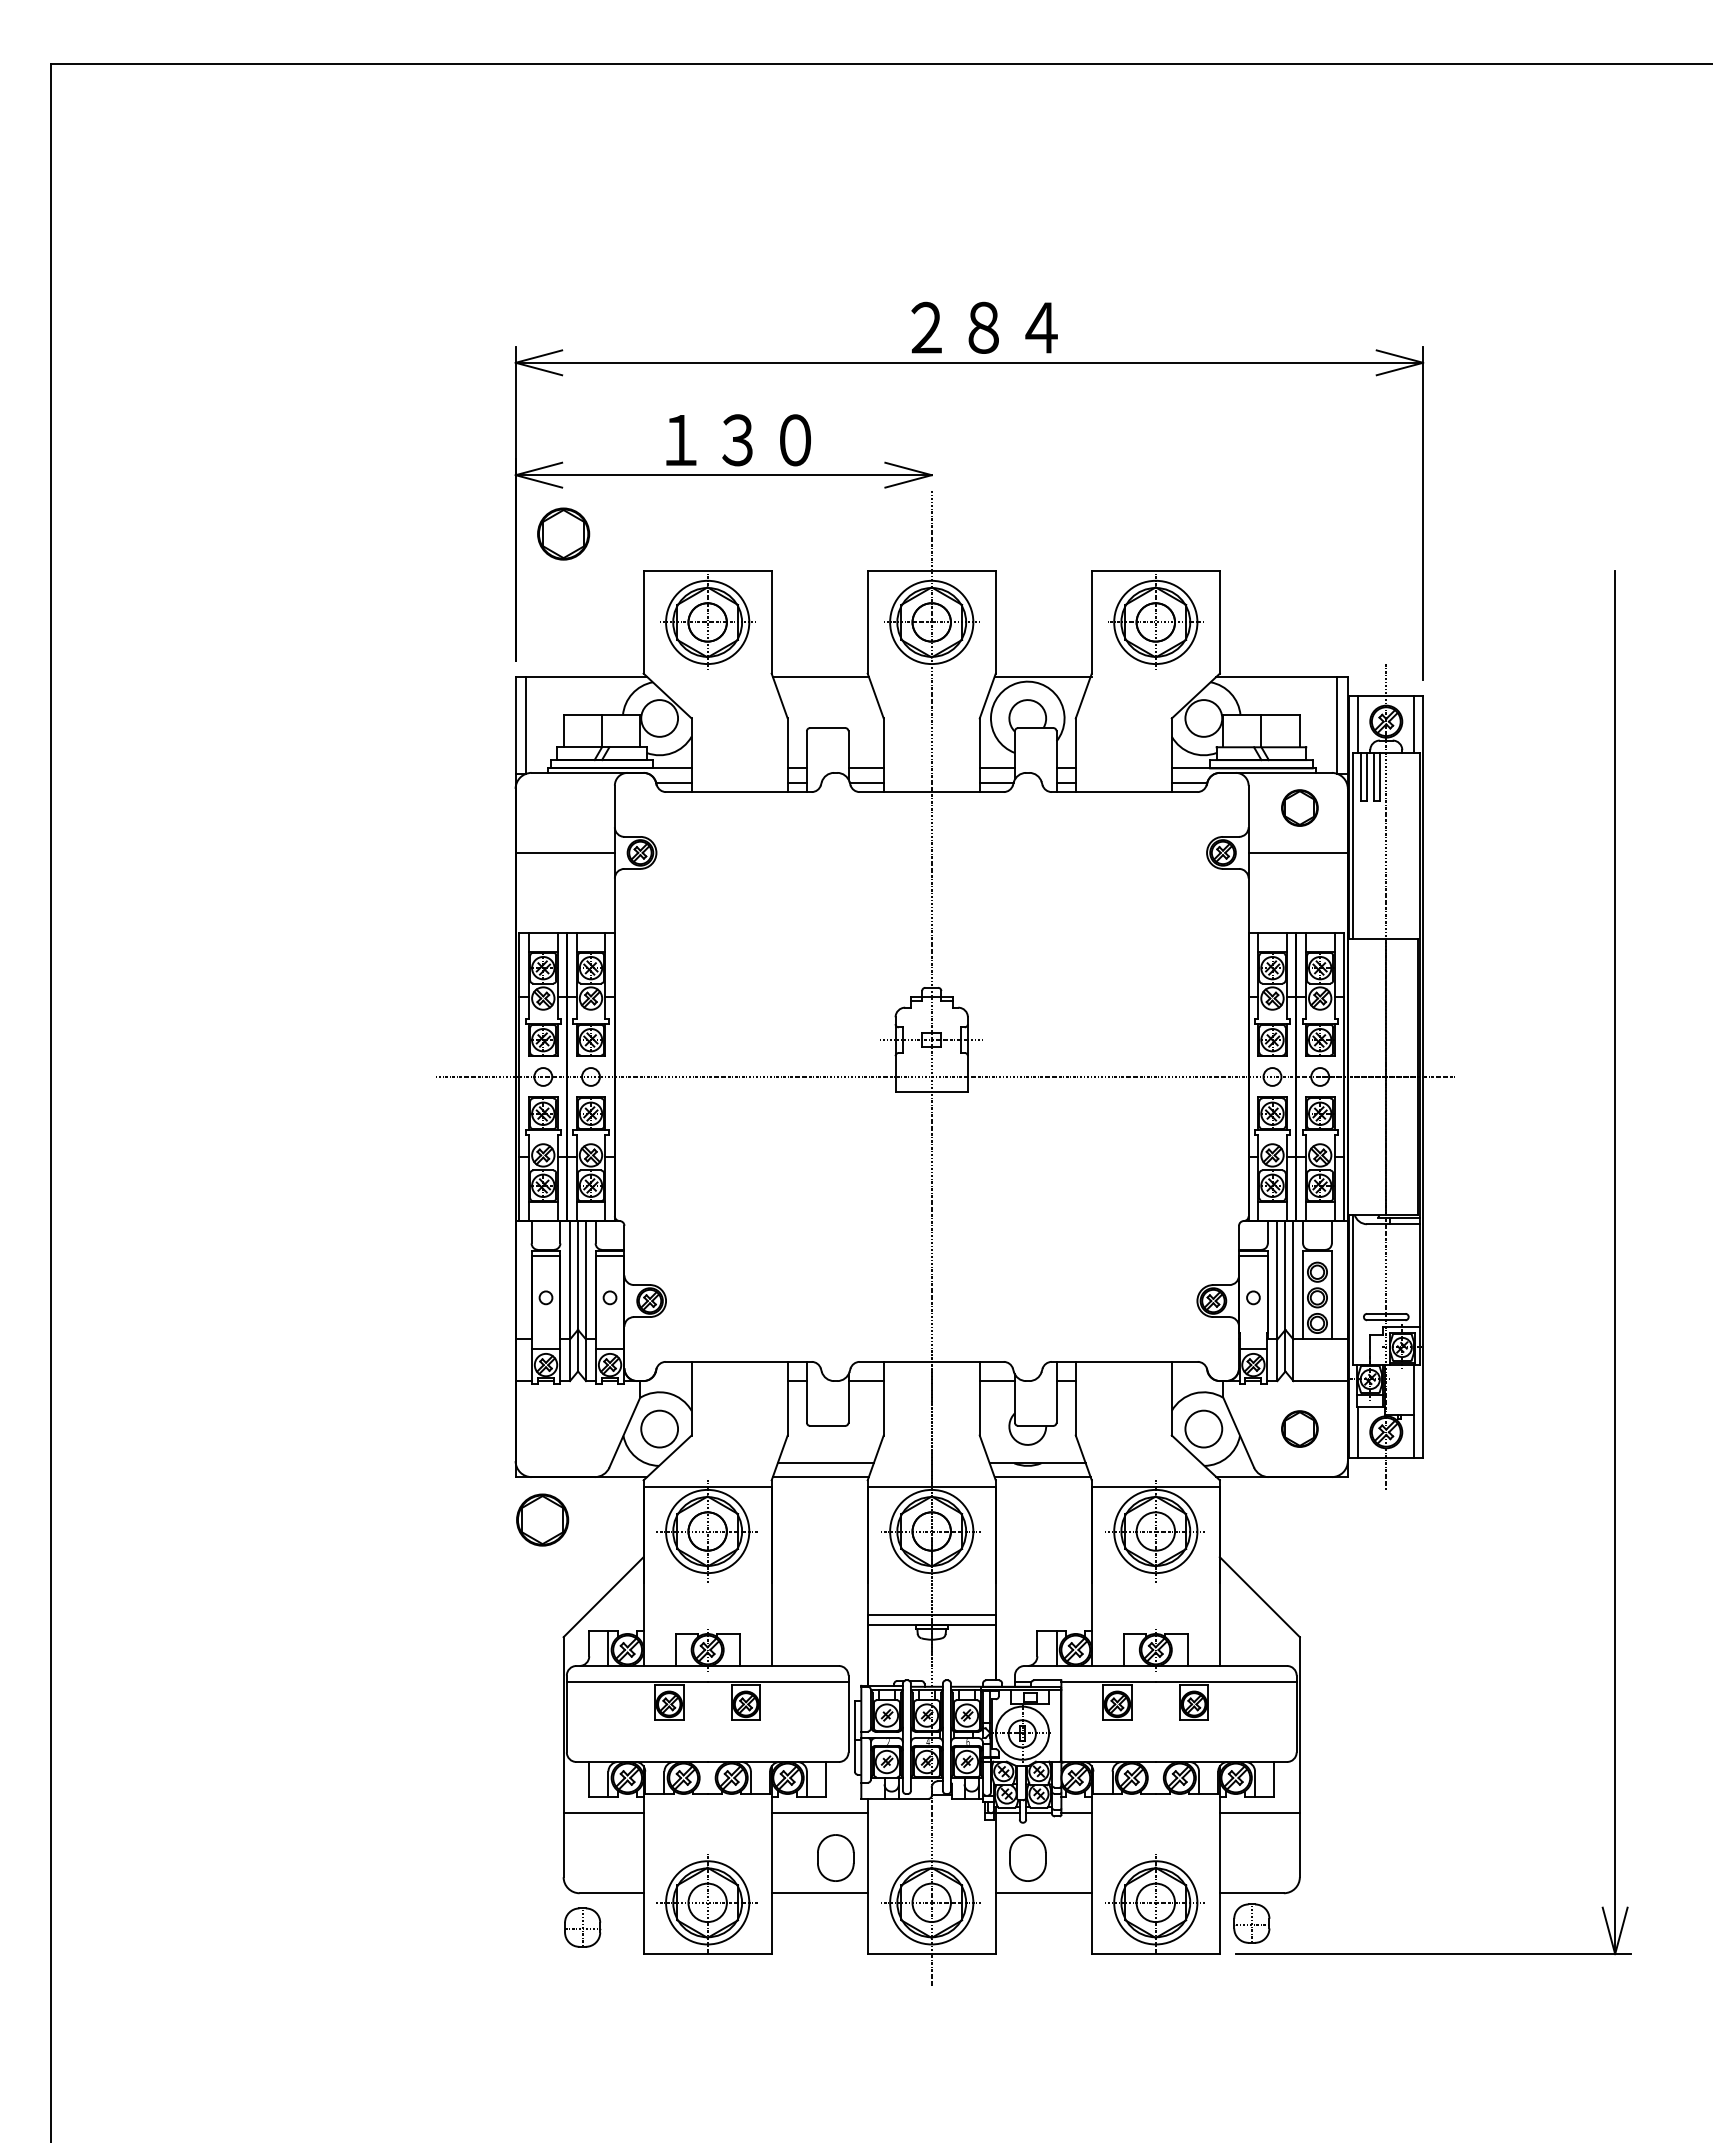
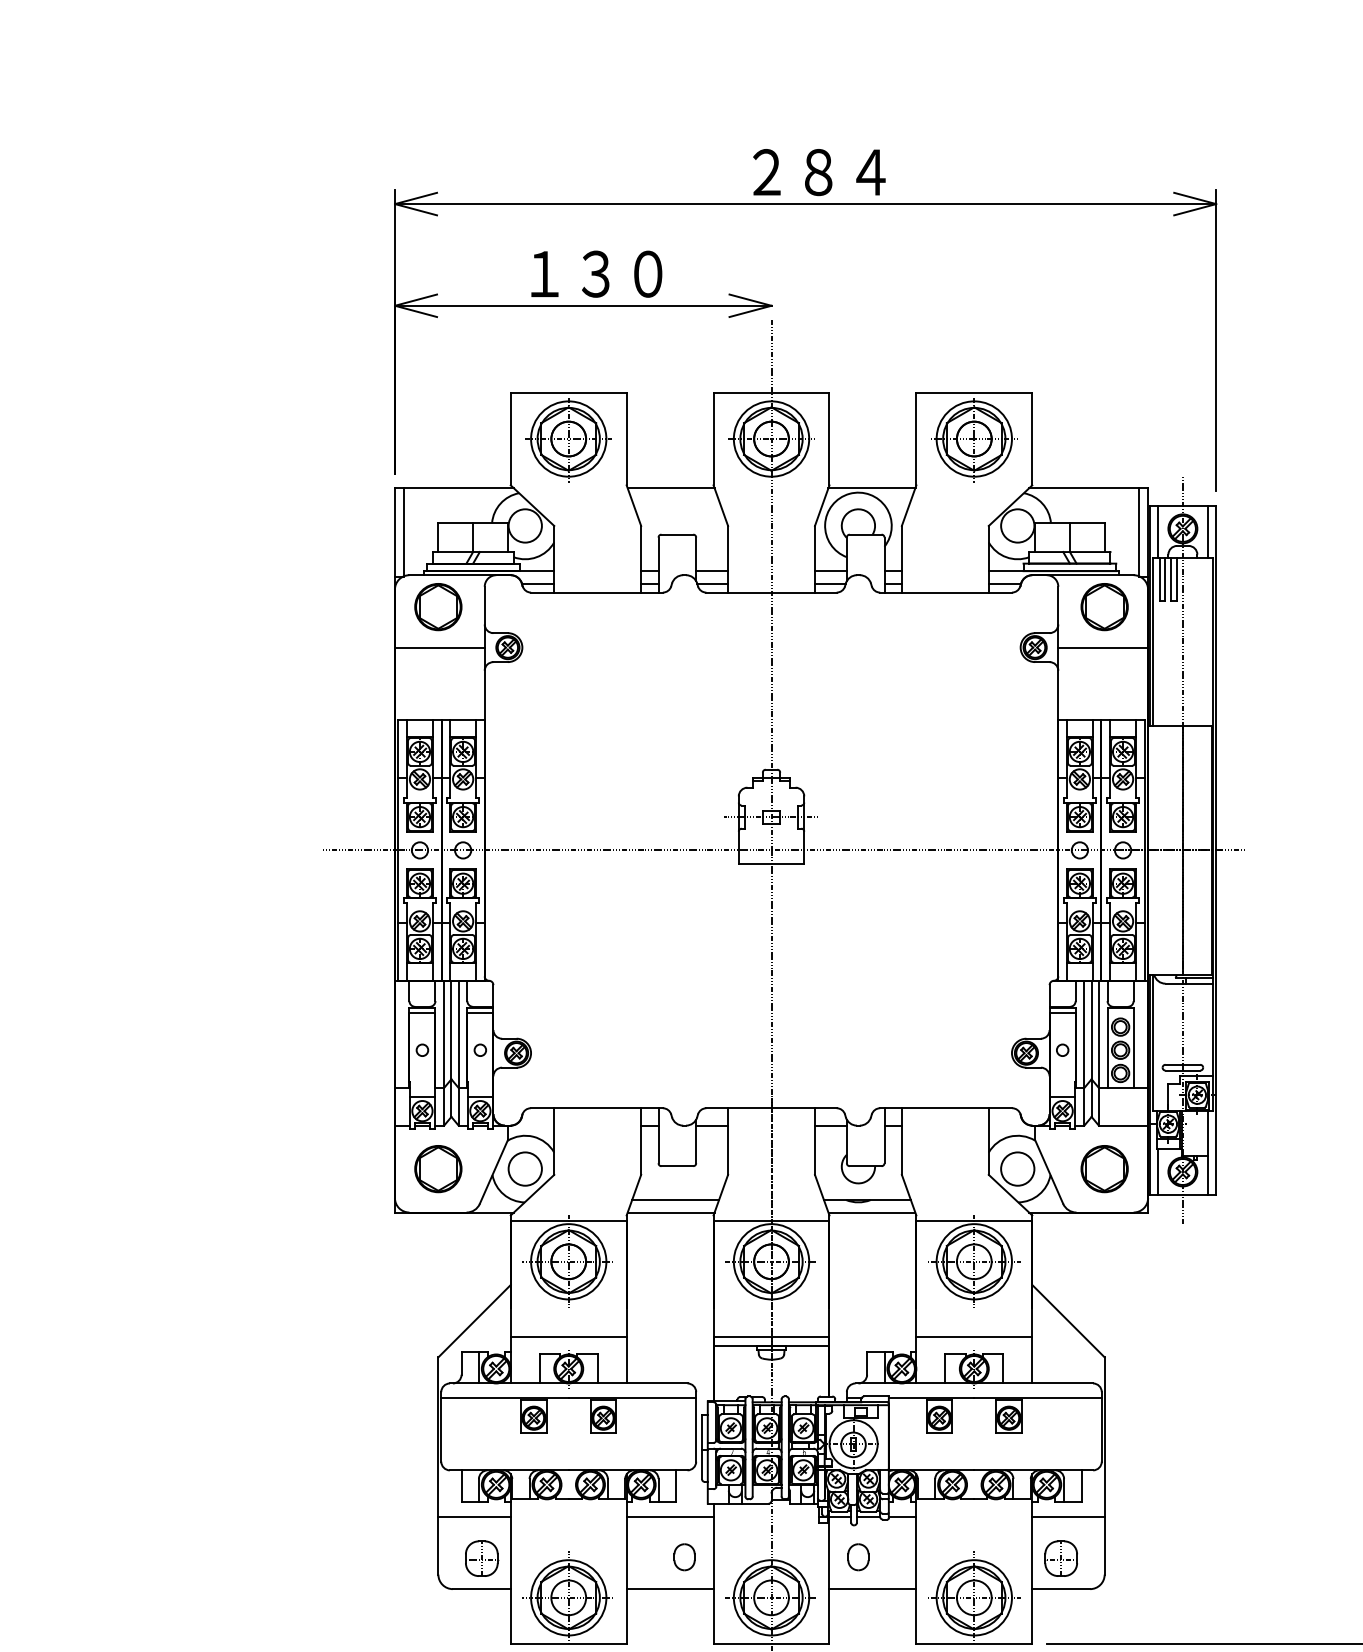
part: (563, 533) -> (438, 606), moved
part: (1299, 807) -> (1104, 606), size x1.43
part: (1299, 1428) -> (1104, 1168), size x1.43
part: (542, 1519) -> (438, 1168), moved
line: (707, 1614) -> (568, 1336), added
line: (1155, 1614) -> (974, 1336), added
part: (835, 1857) -> (684, 1556), size x0.62
part: (1027, 1857) -> (858, 1556), size x0.62
part: (1251, 1923) -> (1060, 1558), moved
part: (582, 1927) -> (481, 1558), moved

